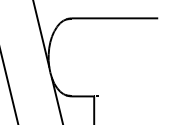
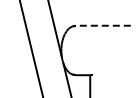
line: (115, 17) -> (103, 25), solid -> dashed

